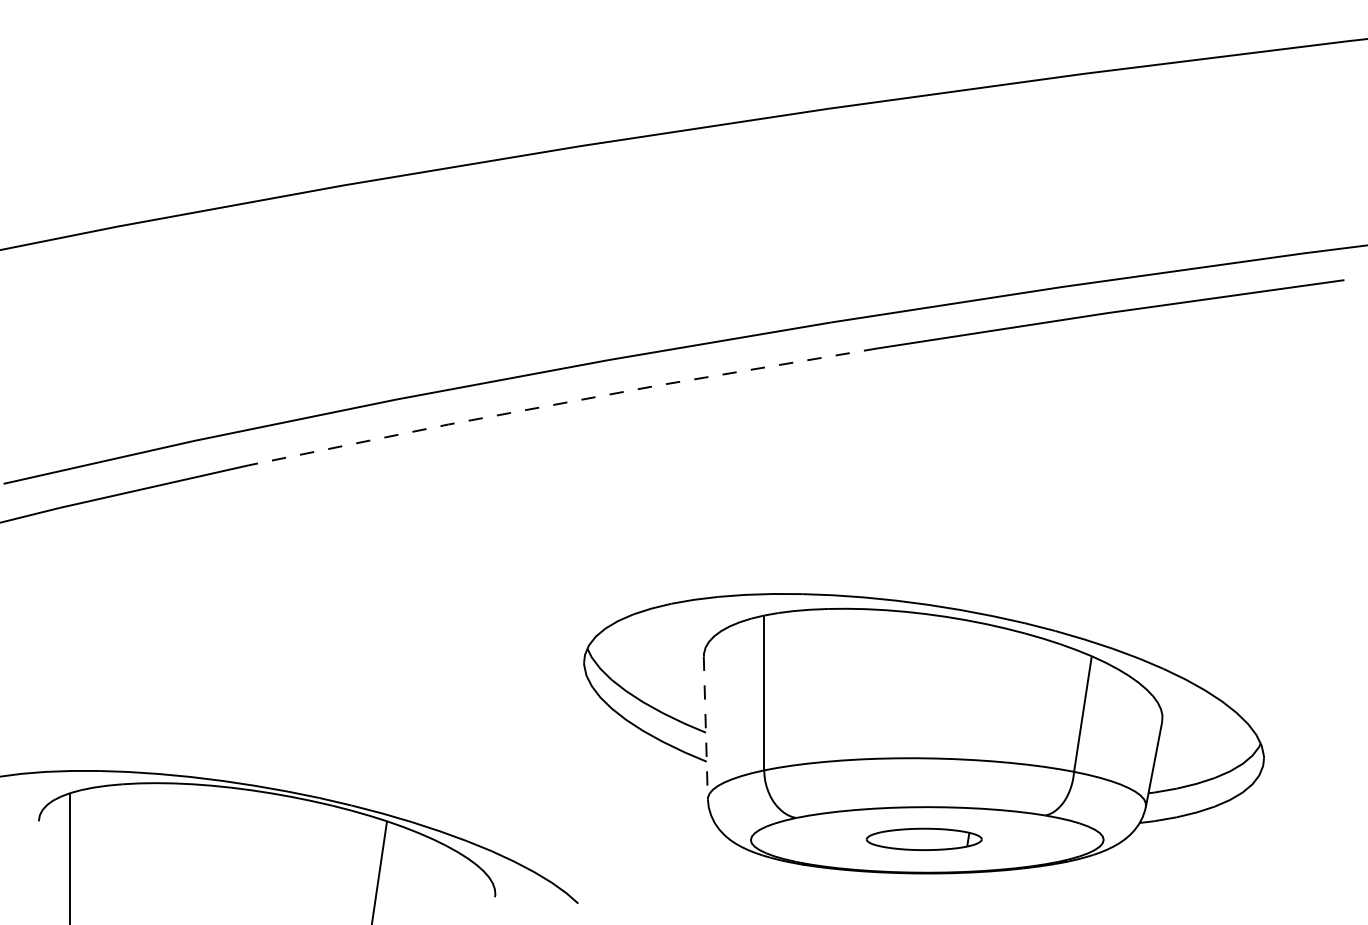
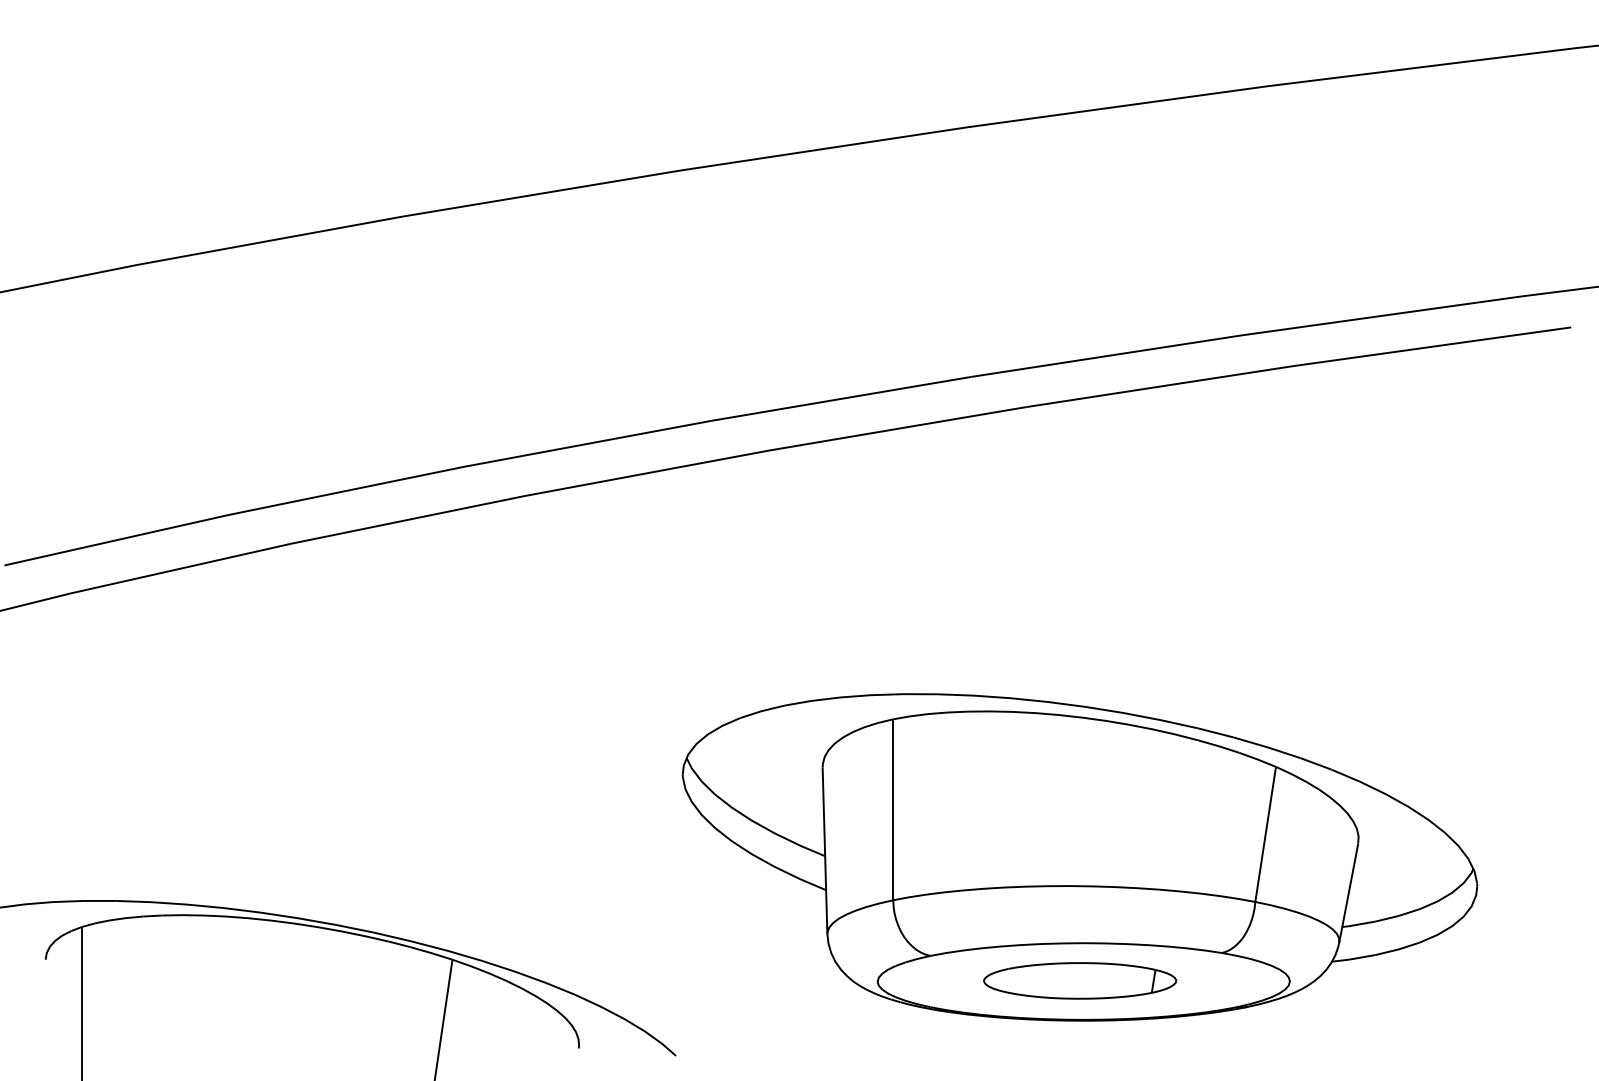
line: (562, 403) -> (657, 471), dashed -> solid
line: (706, 728) -> (825, 851), dashed -> solid
part: (924, 839) -> (1080, 980), size x1.43

